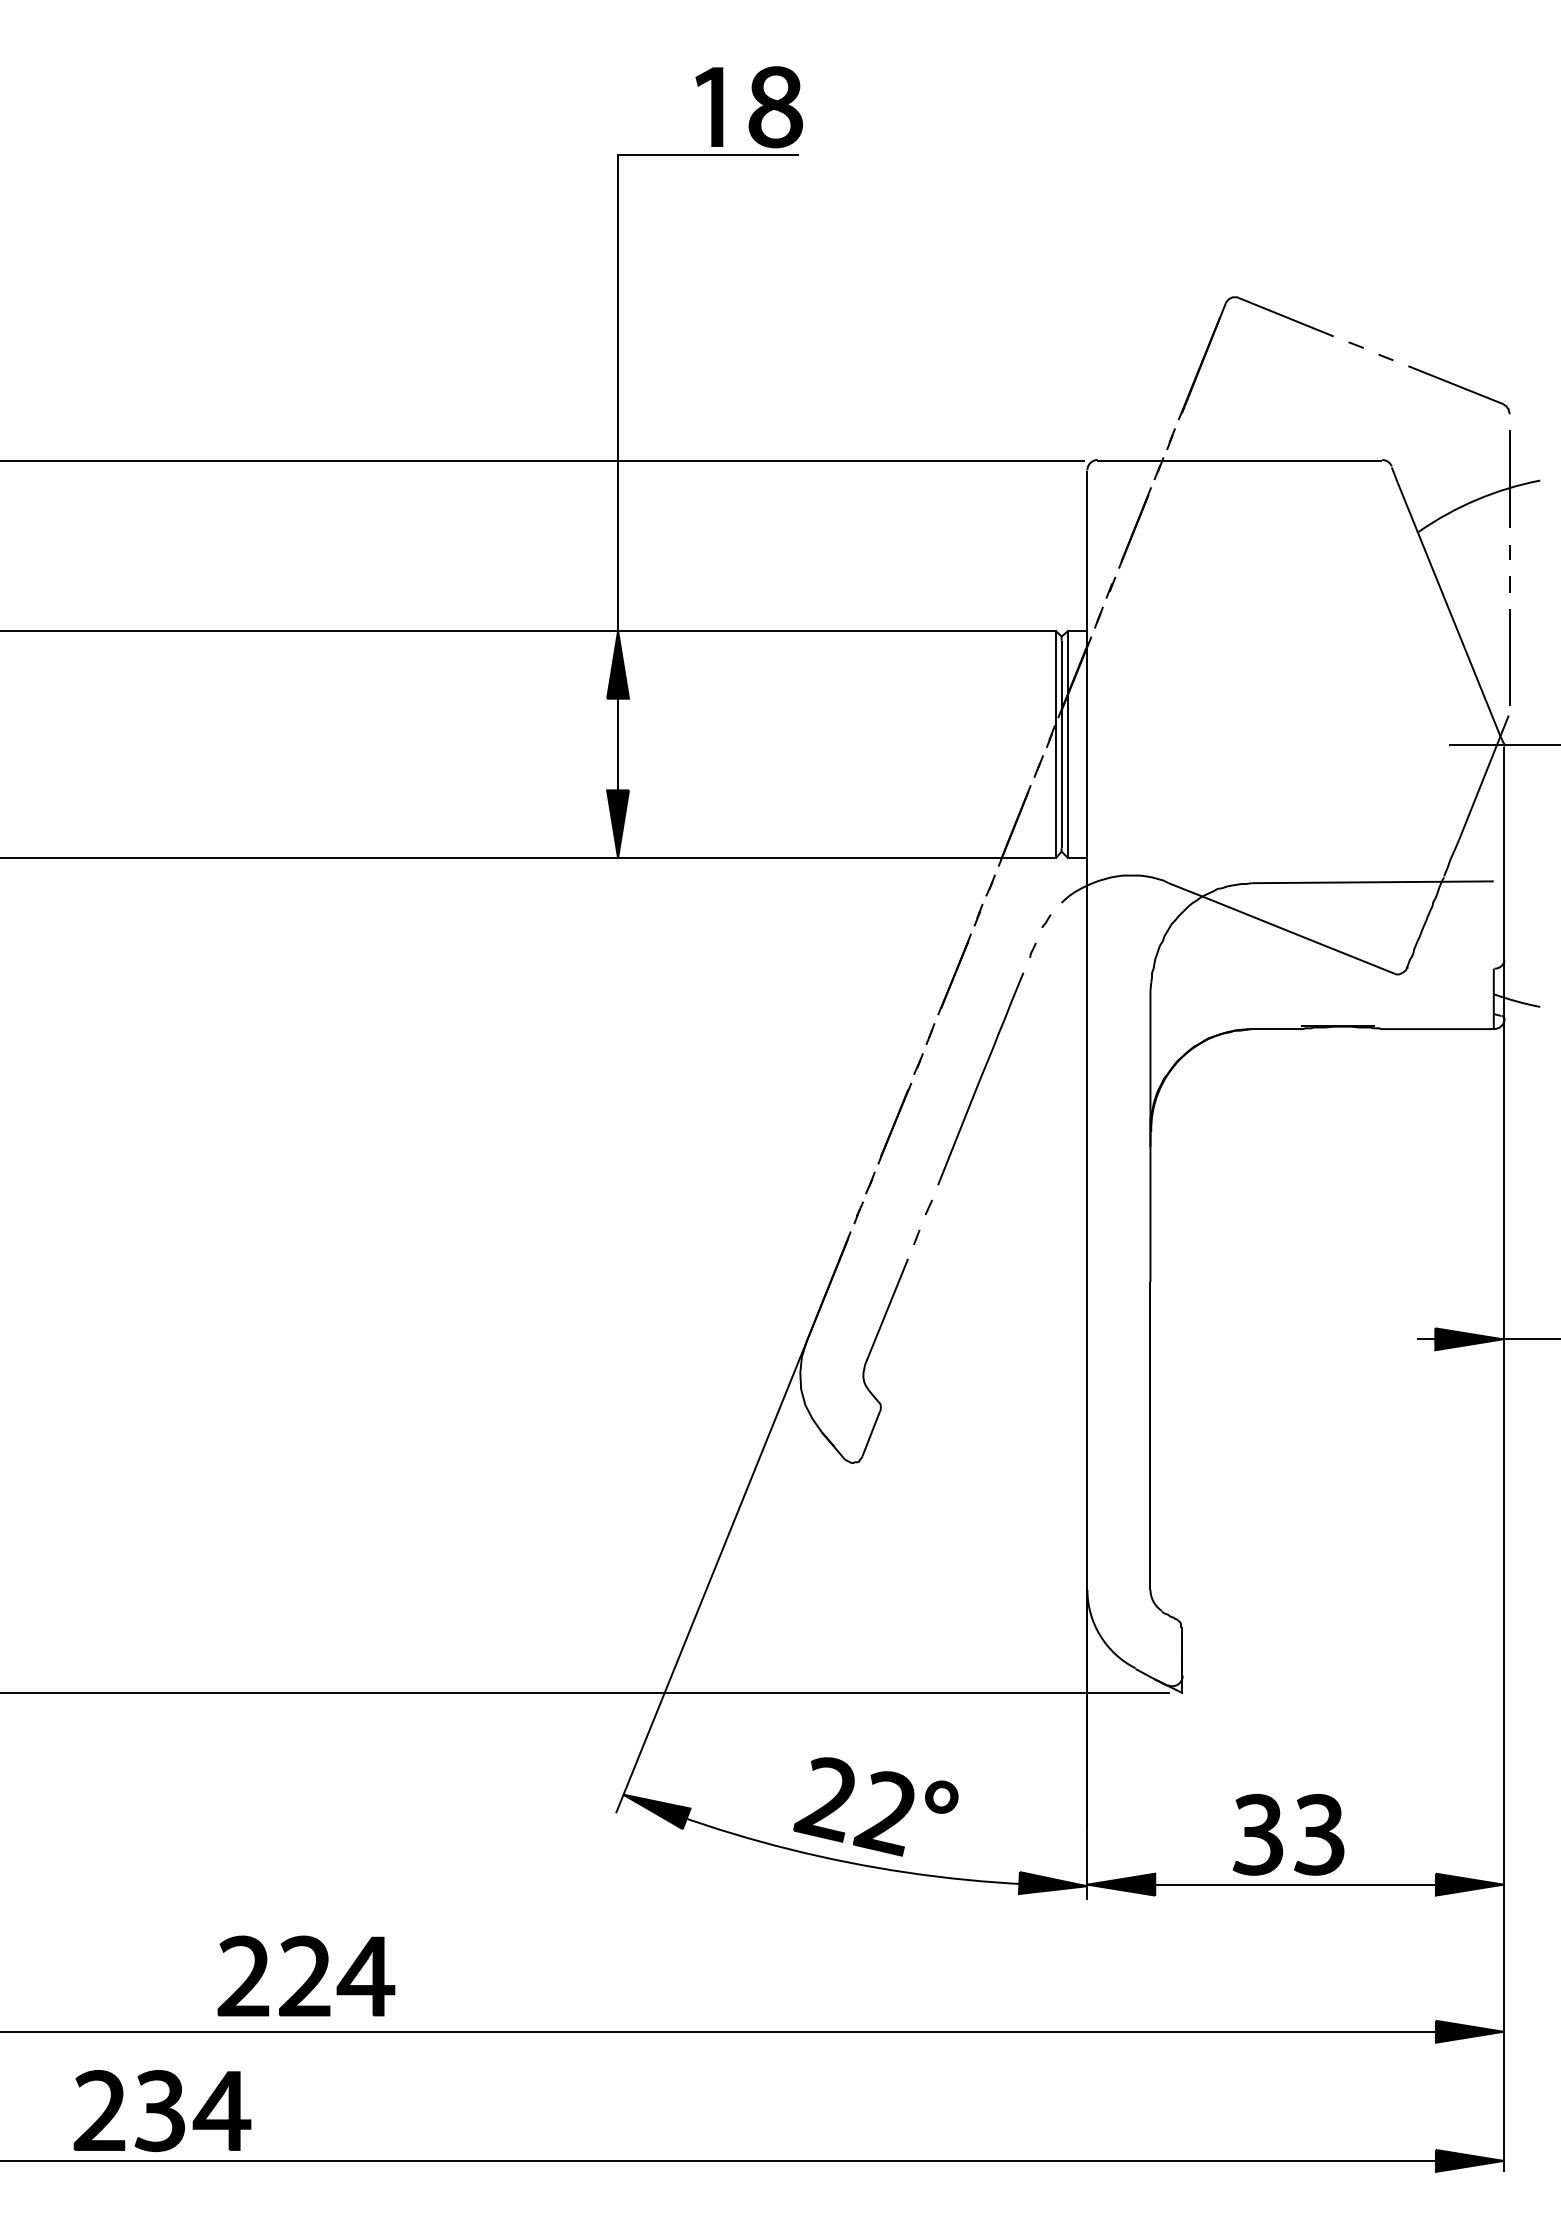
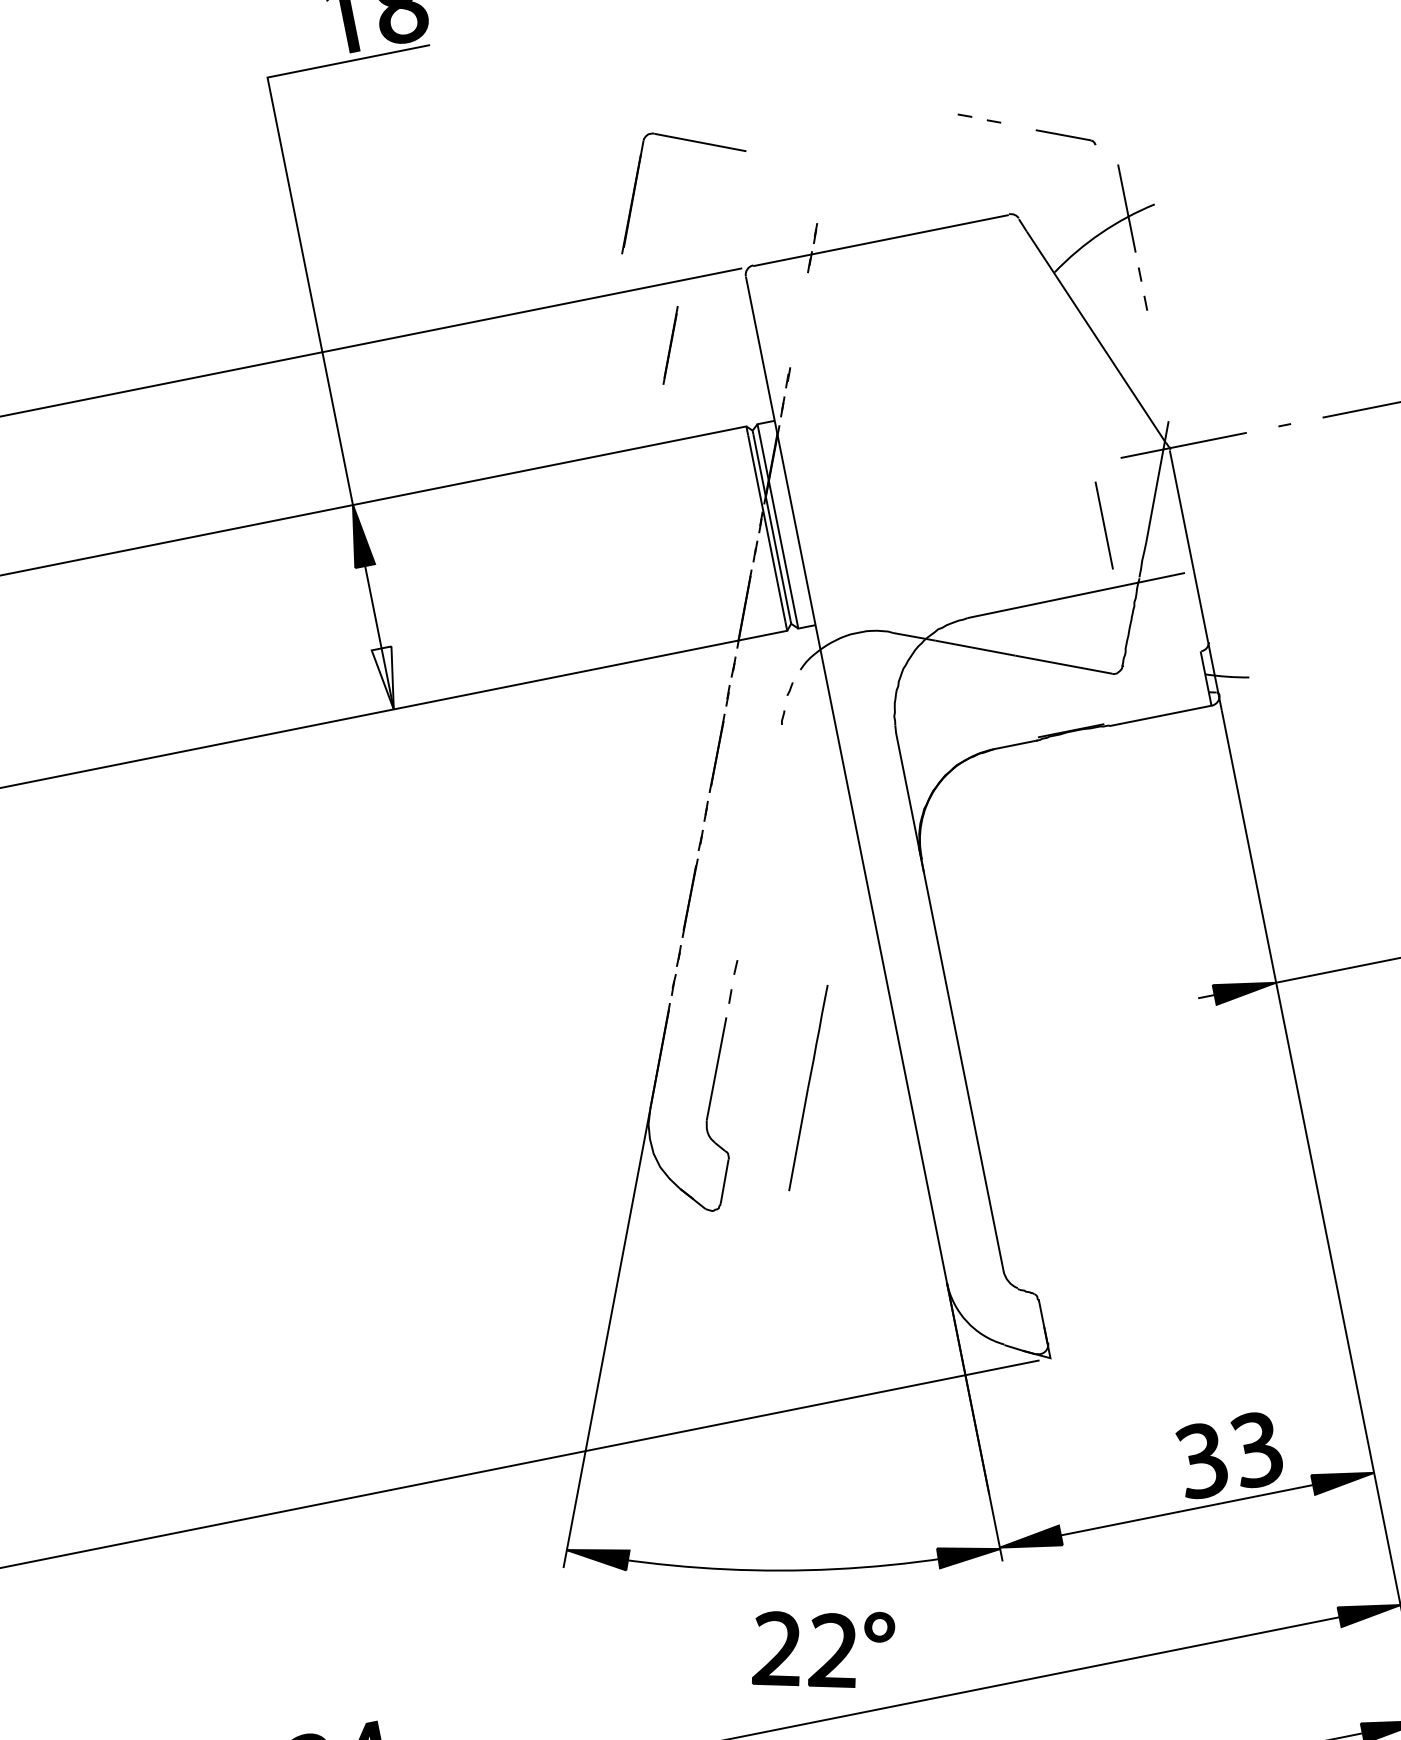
part: (1211, 342) -> (637, 178), moved
part: (1459, 389) -> (1065, 137), size x0.6
line: (1134, 527) -> (670, 345), moved
line: (1509, 657) -> (1104, 525), moved
fill: (618, 824) -> (388, 679), removed
line: (980, 1078) -> (808, 1087), moved
part: (884, 1818) -> (832, 1656), moved
part: (1279, 1839) -> (1221, 1461), moved

